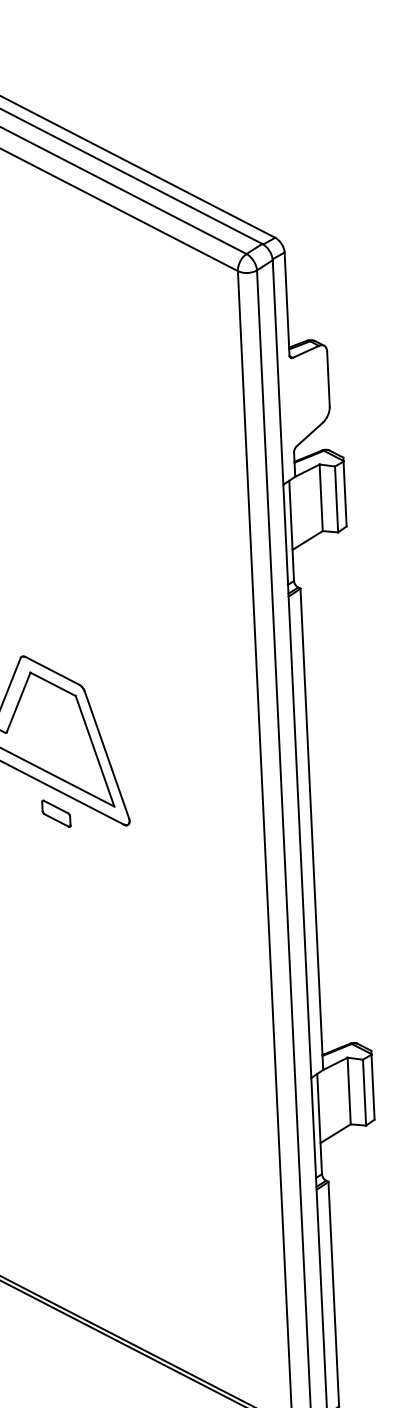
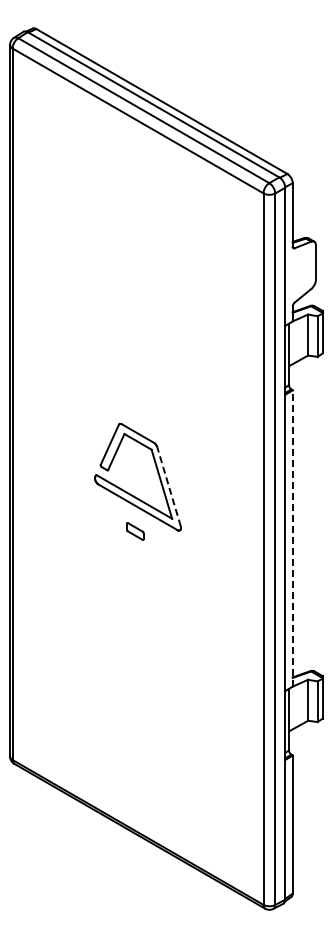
line: (106, 754) -> (168, 486), solid -> dashed
part: (56, 813) -> (135, 531), moved
line: (311, 827) -> (292, 537), solid -> dashed

